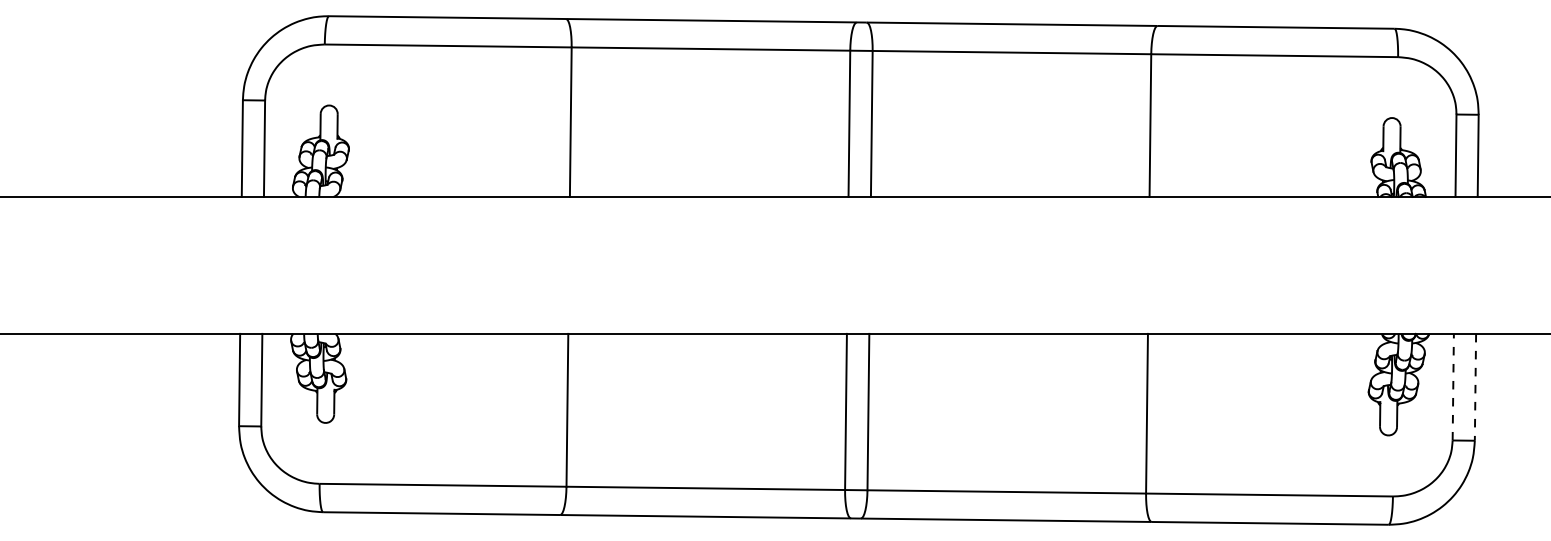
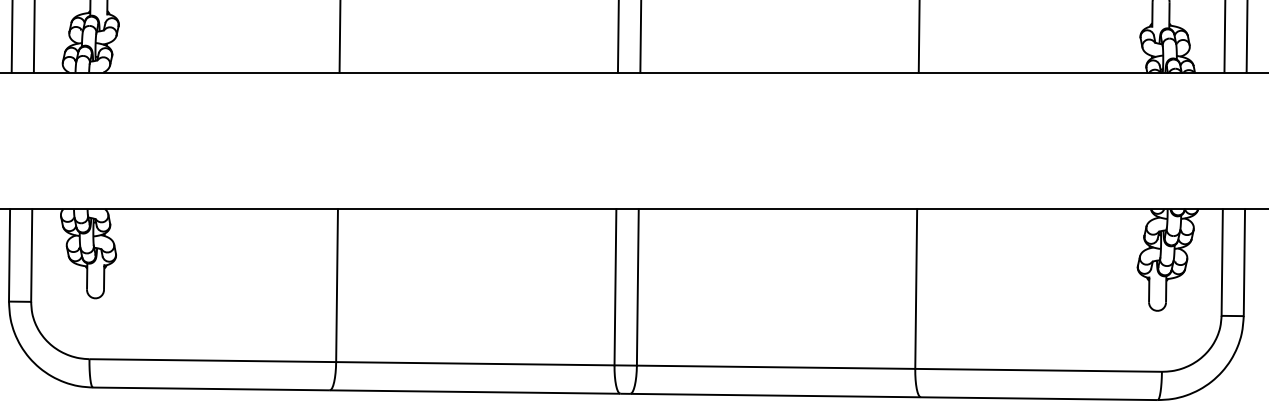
line: (1453, 386) -> (1222, 261), dashed -> solid
line: (1475, 387) -> (1244, 262), dashed -> solid

